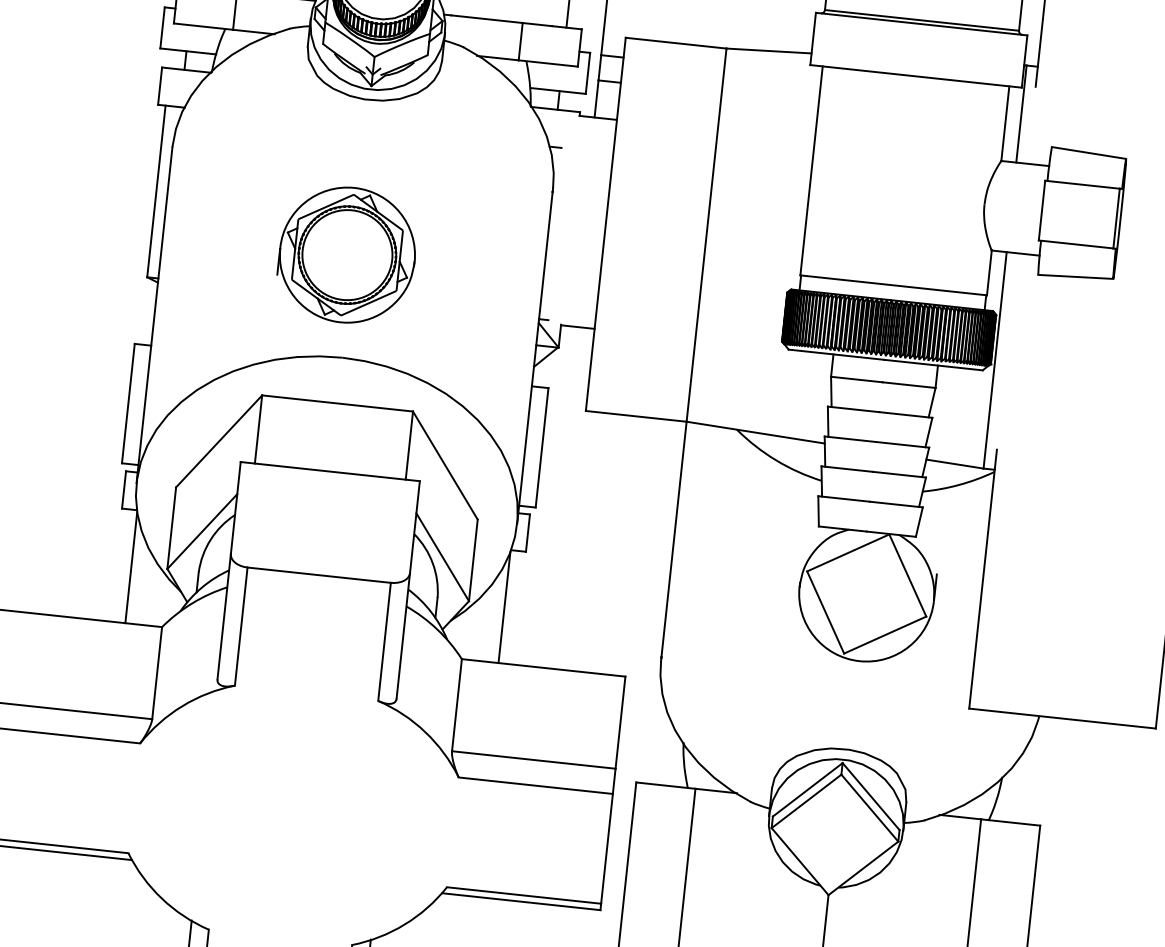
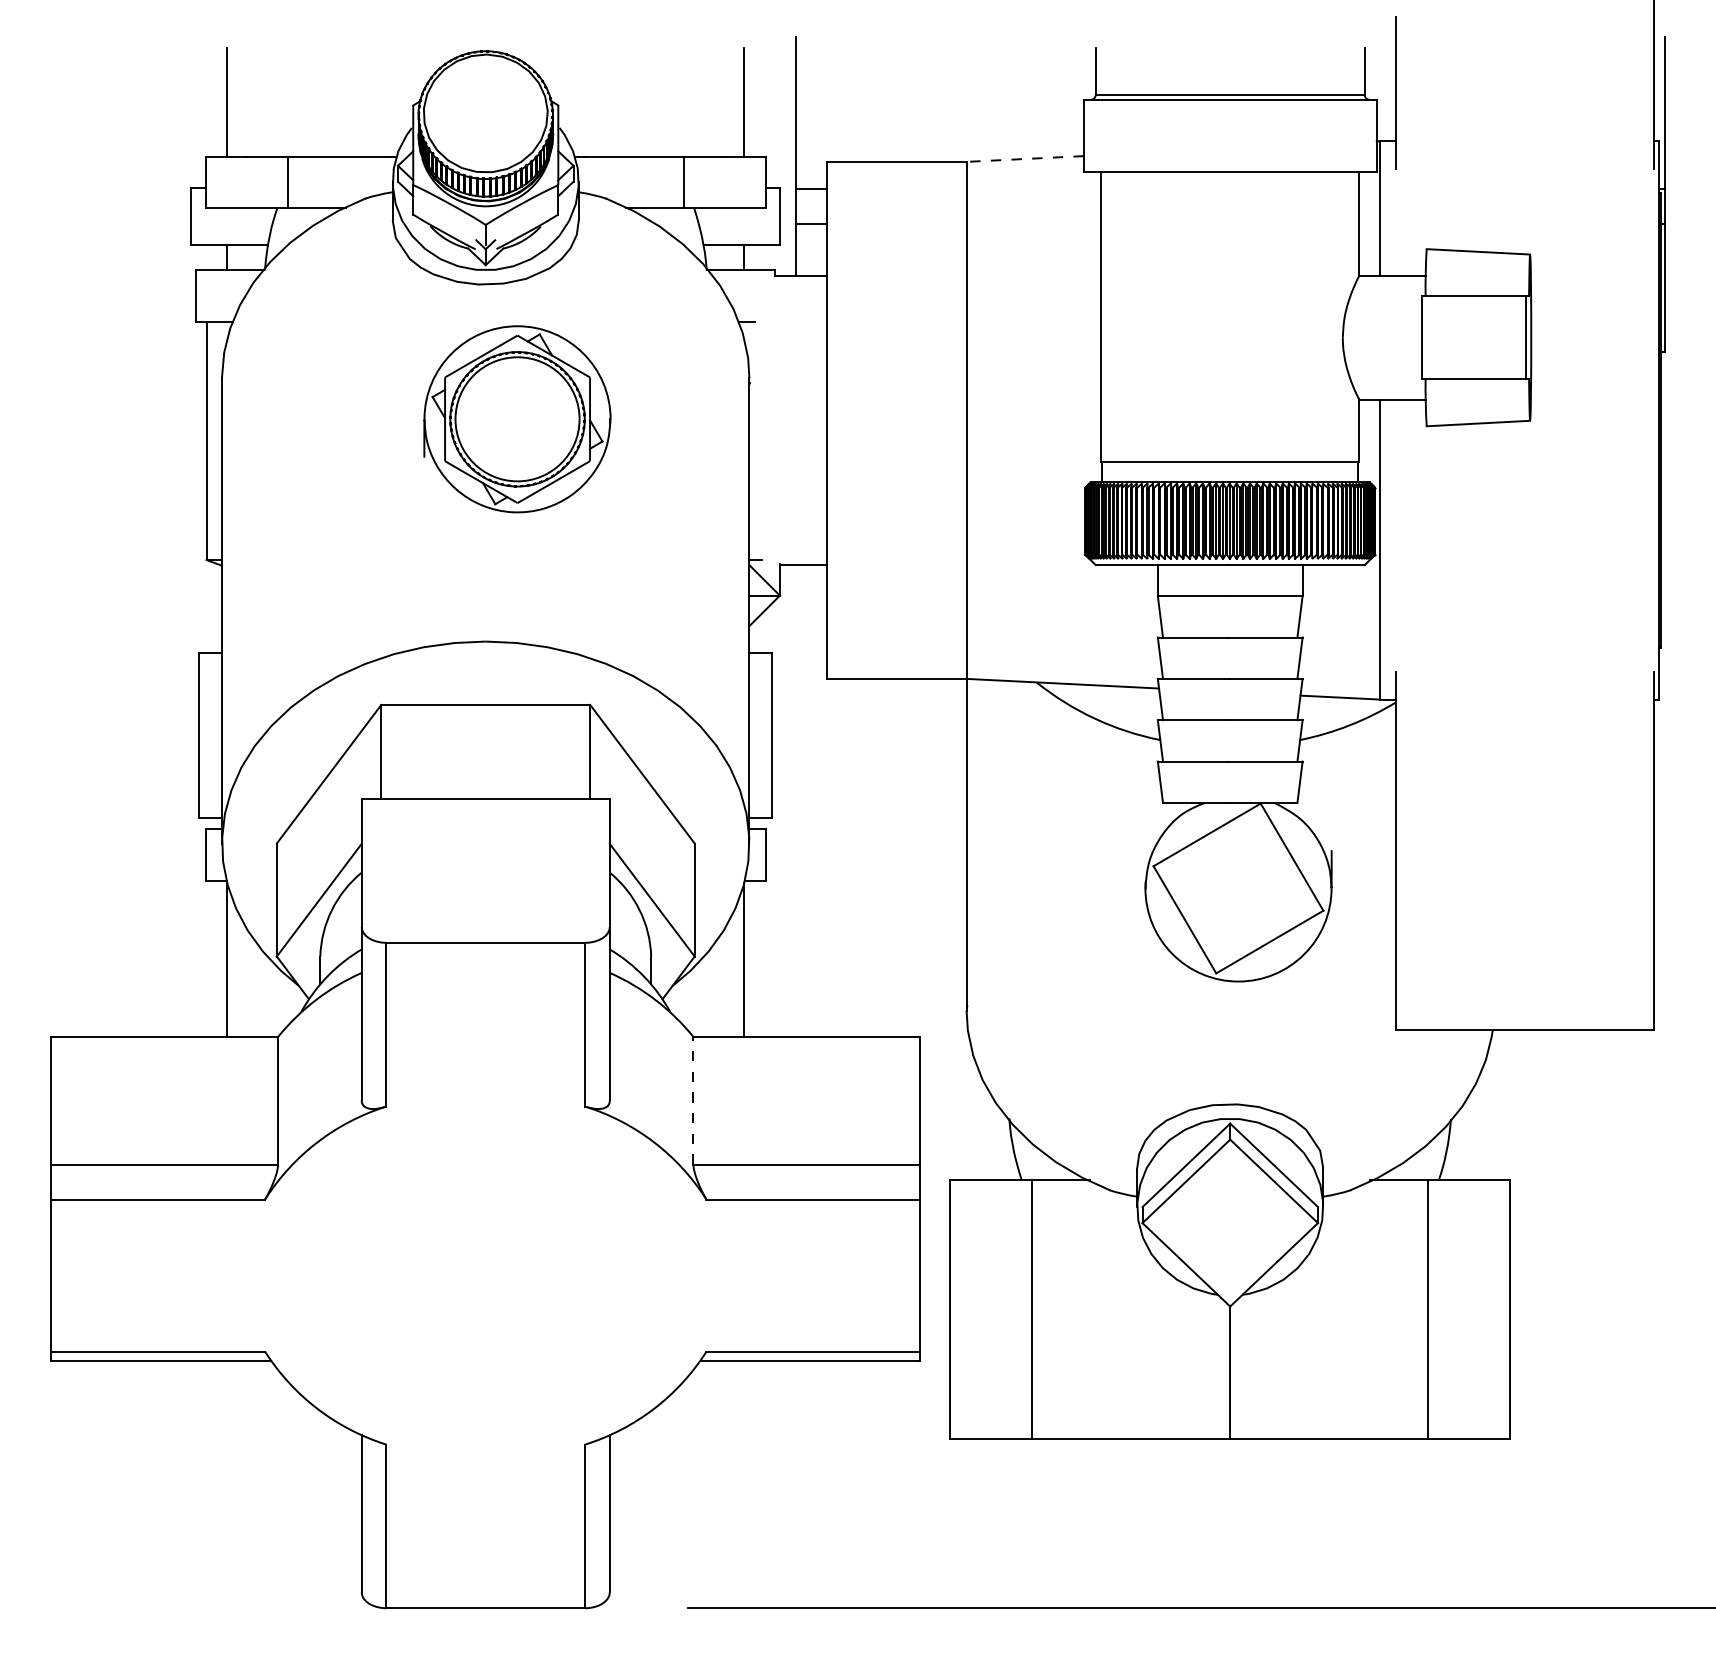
line: (769, 50) -> (1025, 158), solid -> dashed
part: (347, 255) -> (517, 419), moved
line: (457, 704) -> (693, 1100), solid -> dashed

